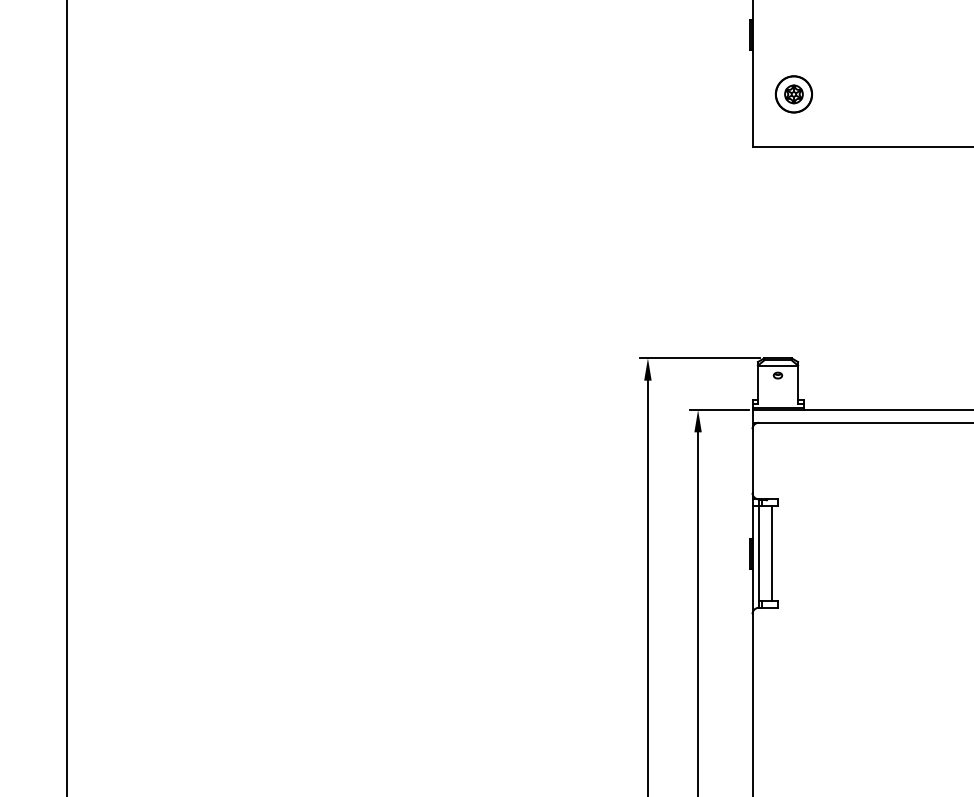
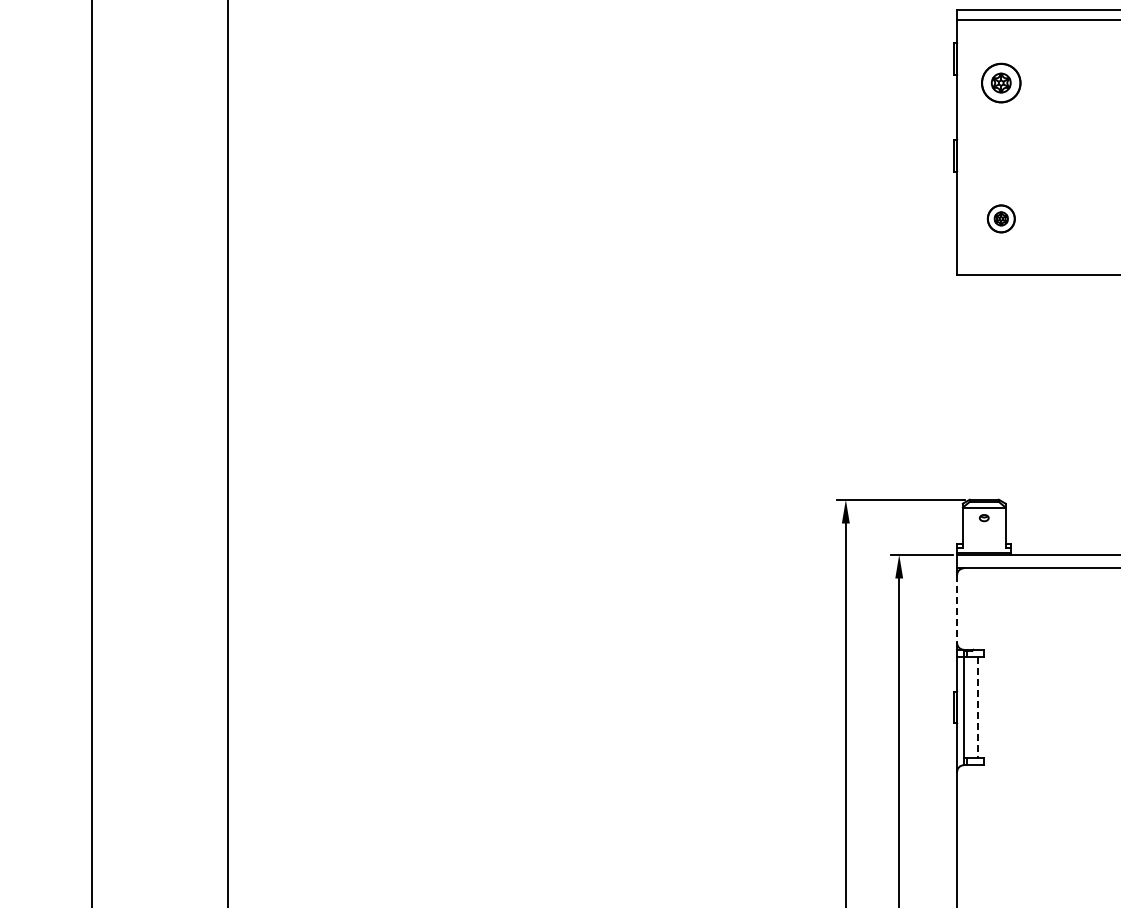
part: (794, 94) -> (1001, 218), size x0.7
line: (752, 461) -> (957, 609), solid -> dashed
line: (771, 553) -> (977, 707), solid -> dashed

